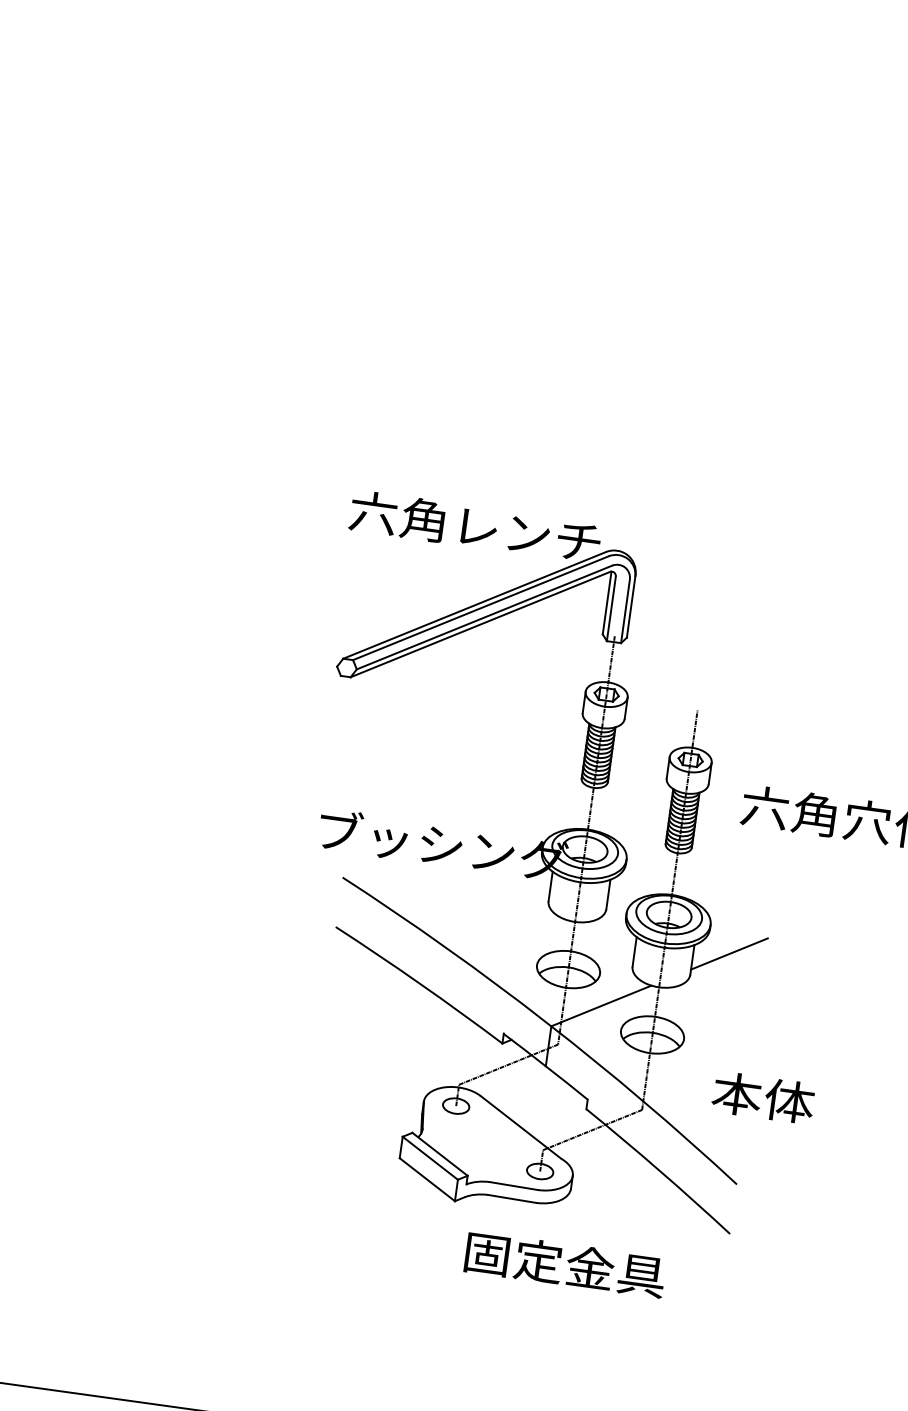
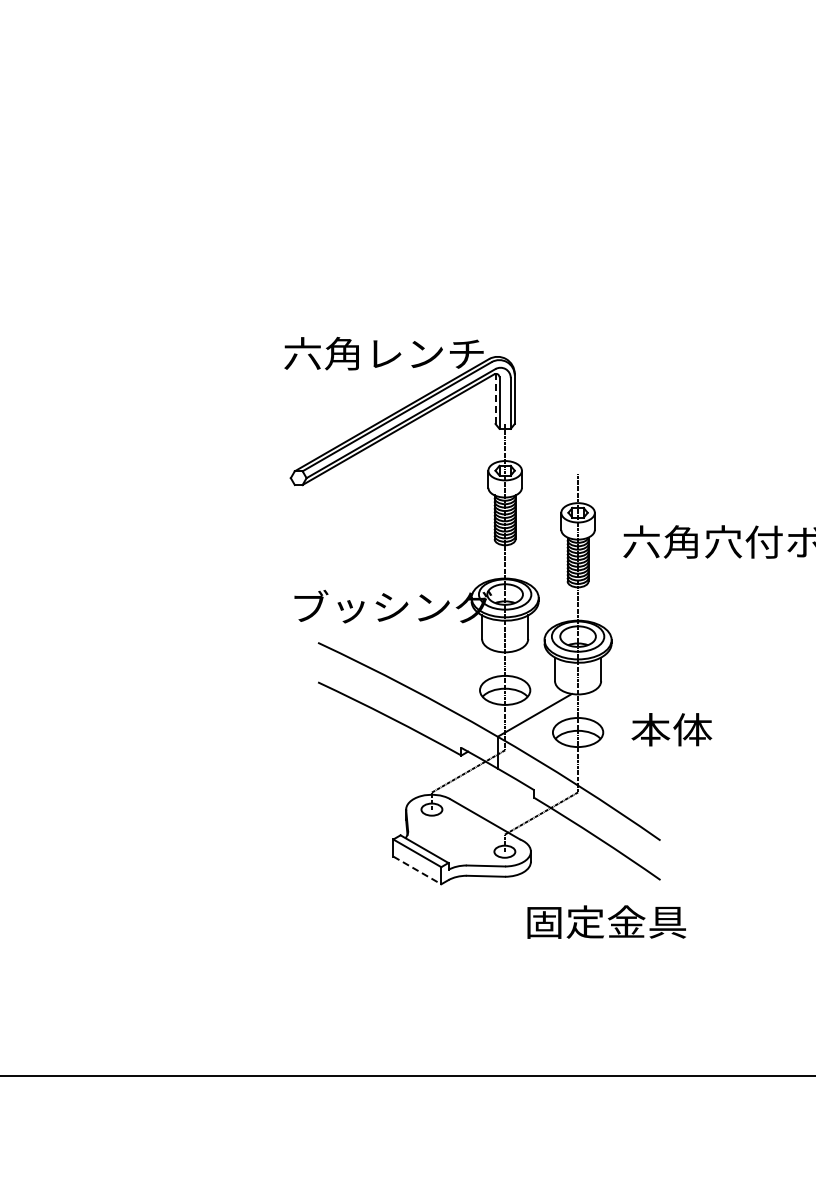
line: (607, 602) -> (495, 398), solid -> dashed
line: (729, 953) -> (629, 660), removed
text: (763, 1097) -> (671, 729), moved
line: (427, 1179) -> (417, 870), solid -> dashed
text: (565, 1263) -> (606, 921), moved

